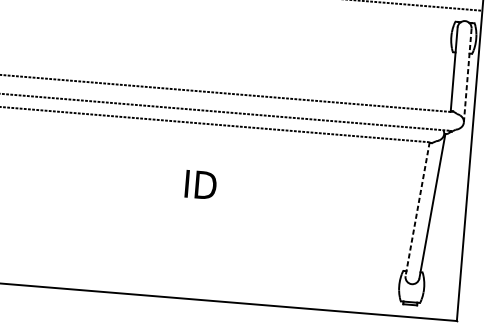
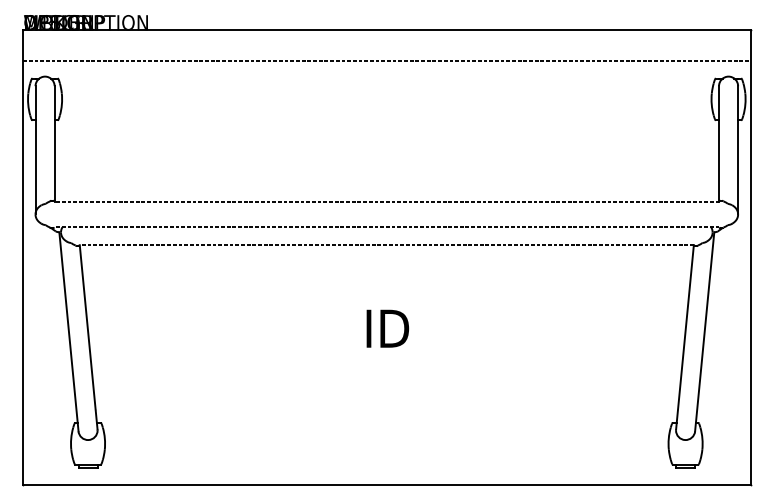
line: (468, 74) -> (738, 149), dashed -> solid
line: (417, 209) -> (684, 337), dashed -> solid

